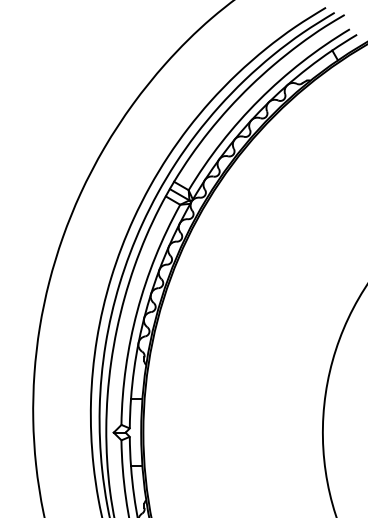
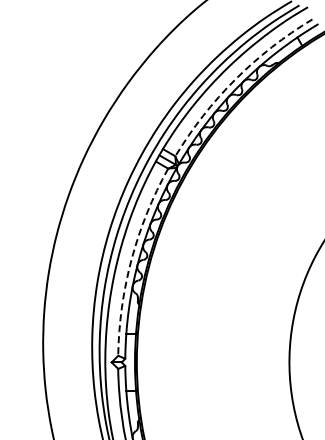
arc: (259, 99) -> (235, 79), solid -> dashed
arc: (137, 311) -> (131, 259), solid -> dashed

